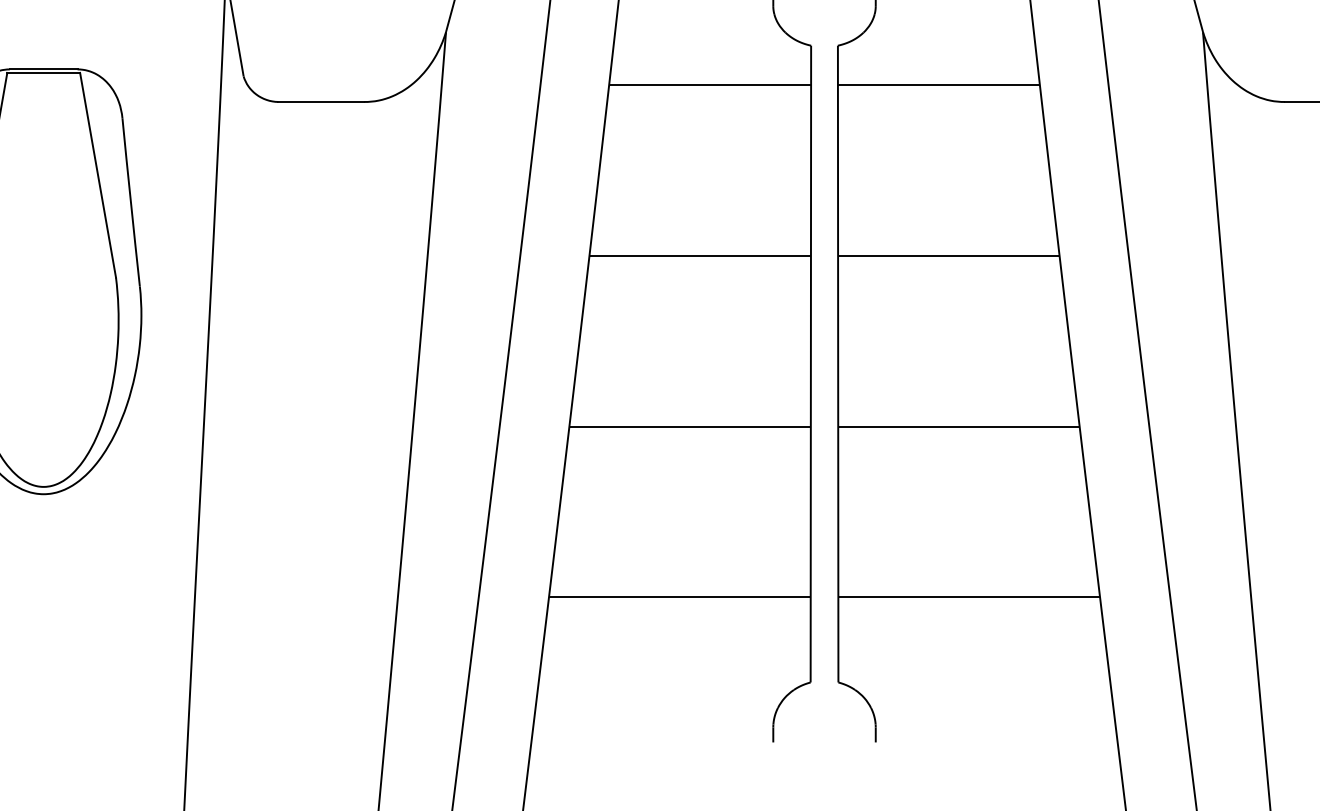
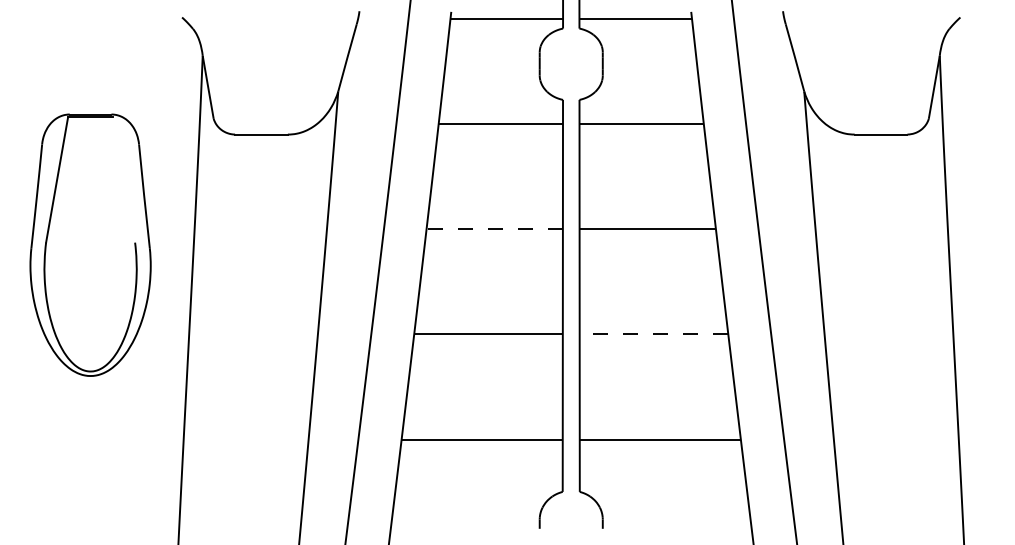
line: (98, 174) -> (124, 179), removed
line: (699, 256) -> (494, 229), solid -> dashed
line: (958, 426) -> (653, 334), solid -> dashed

